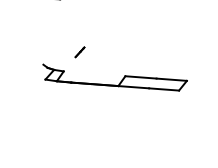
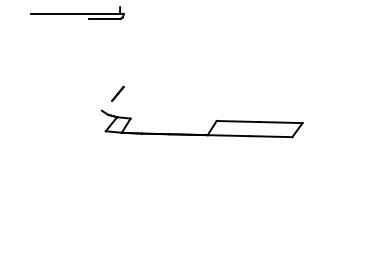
line: (79, 52) -> (117, 93), moved

